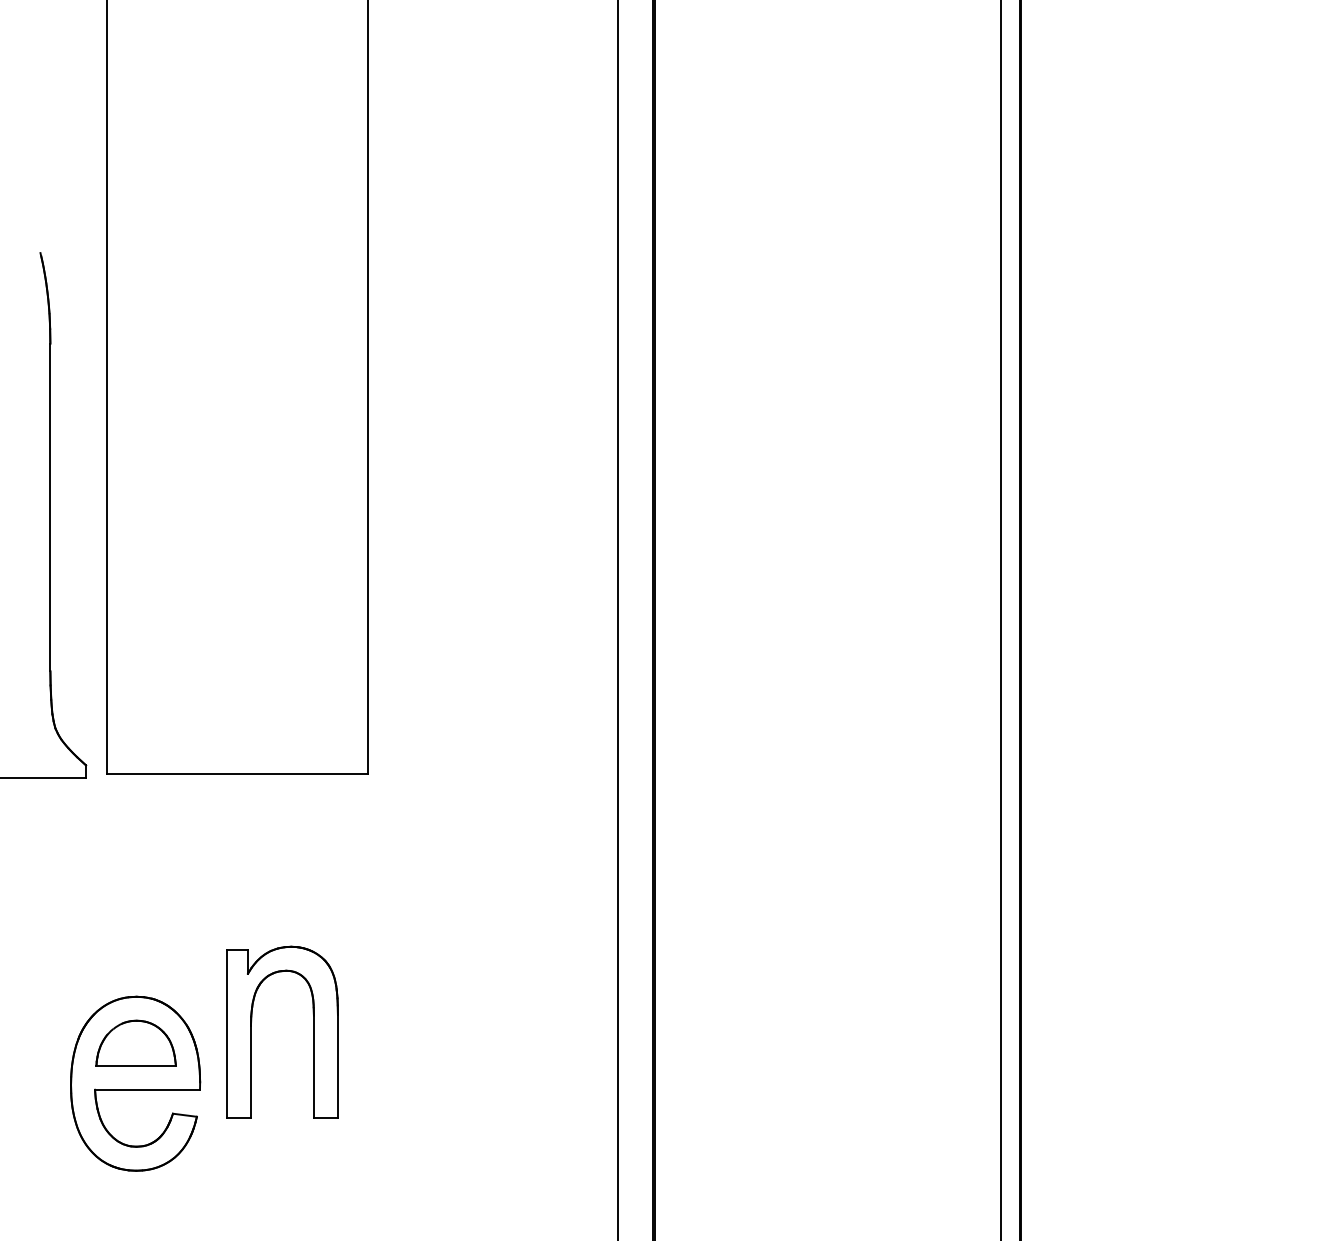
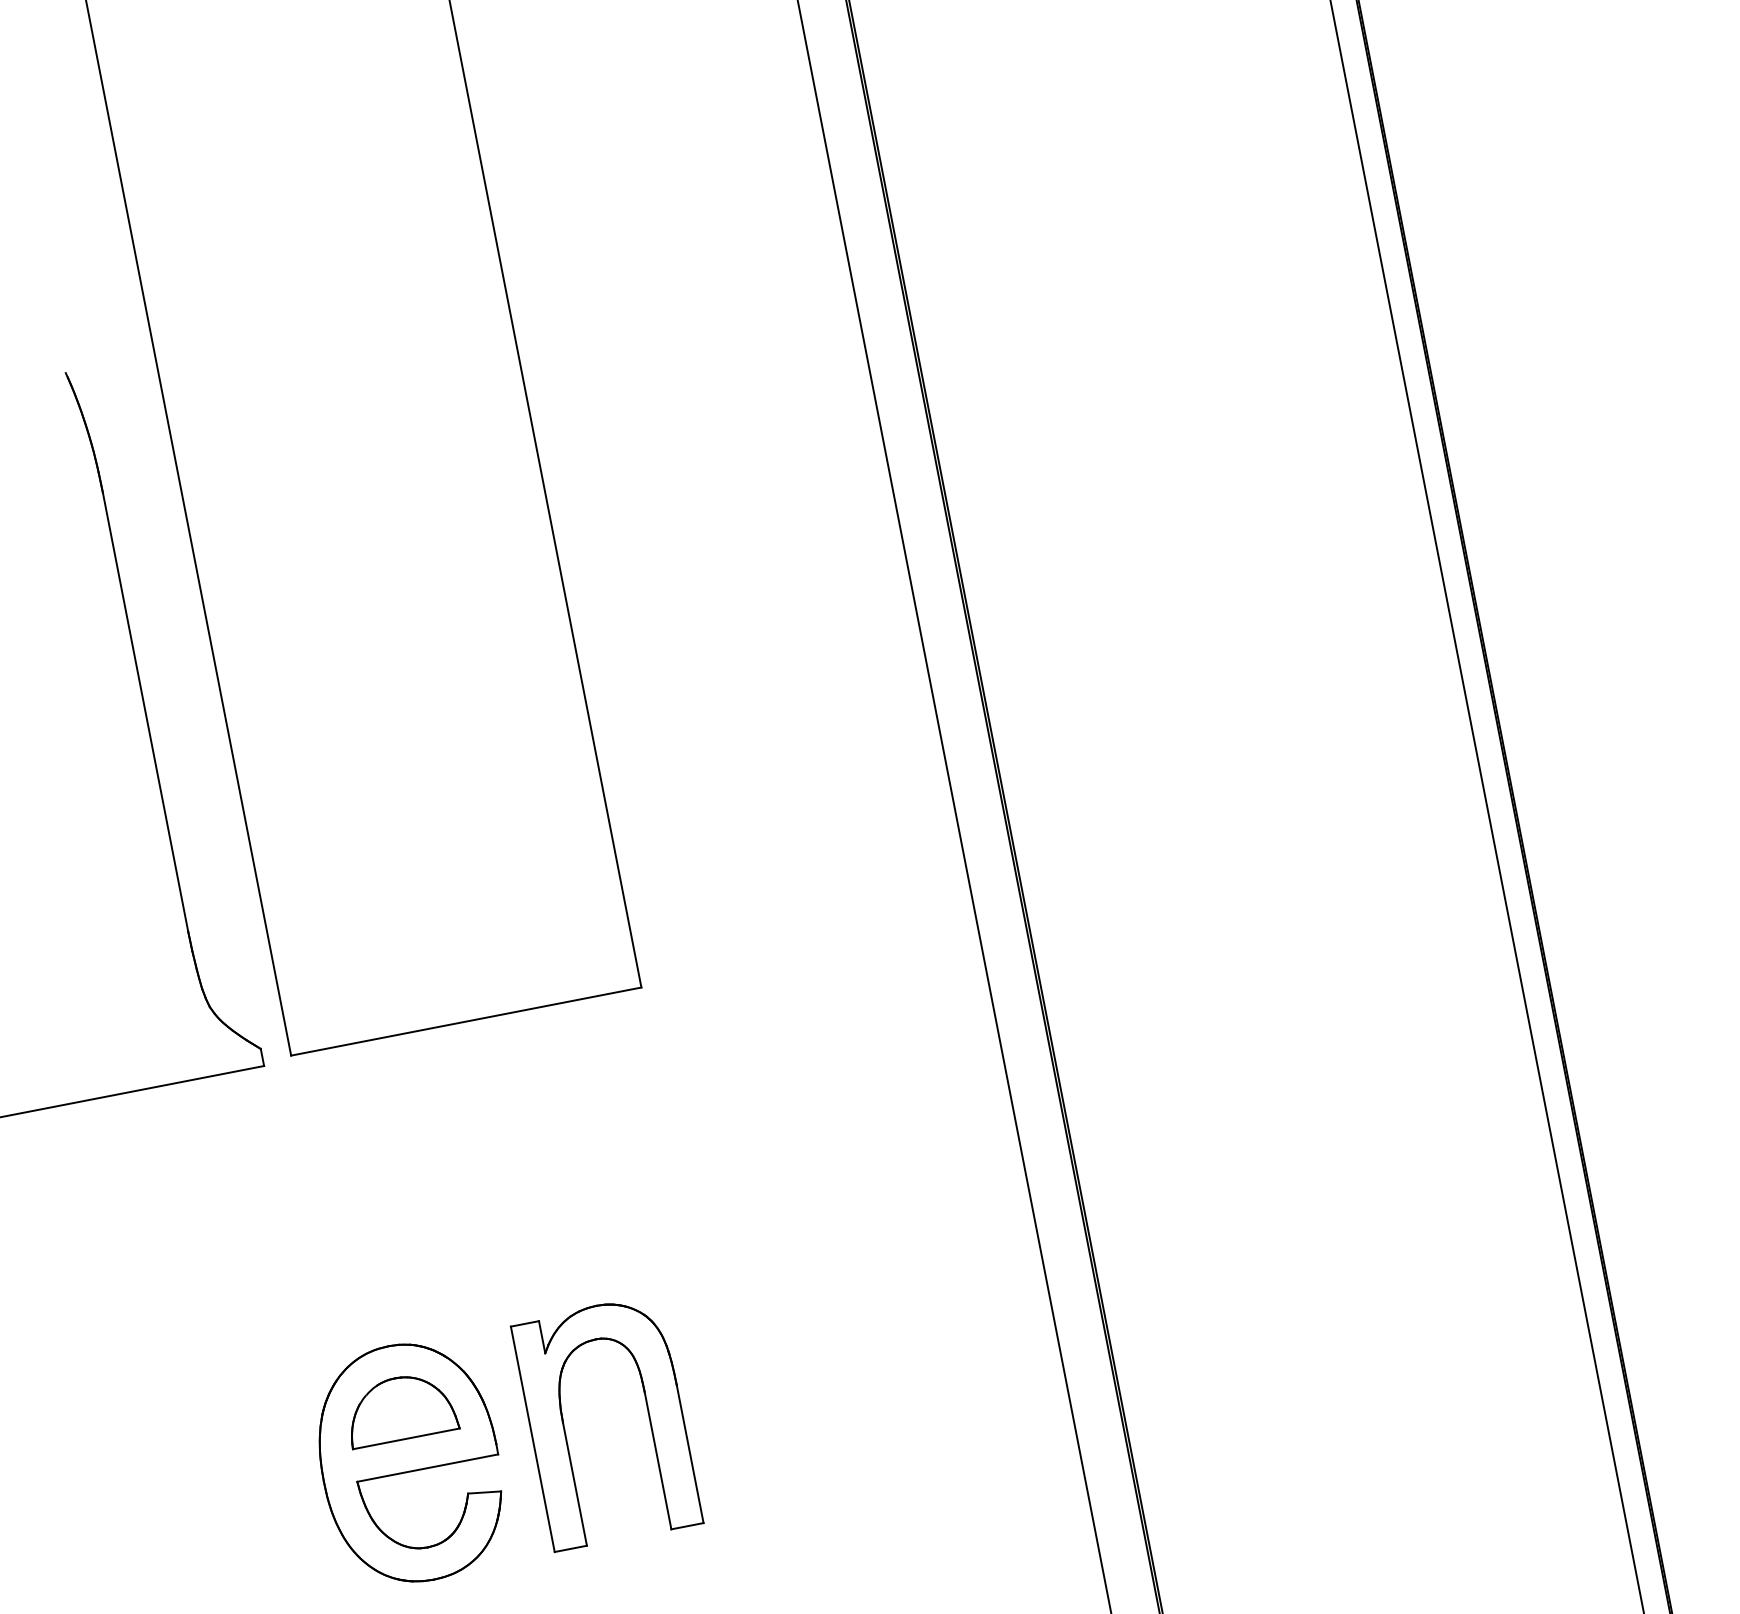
part: (251, 1031) -> (565, 1429), moved

